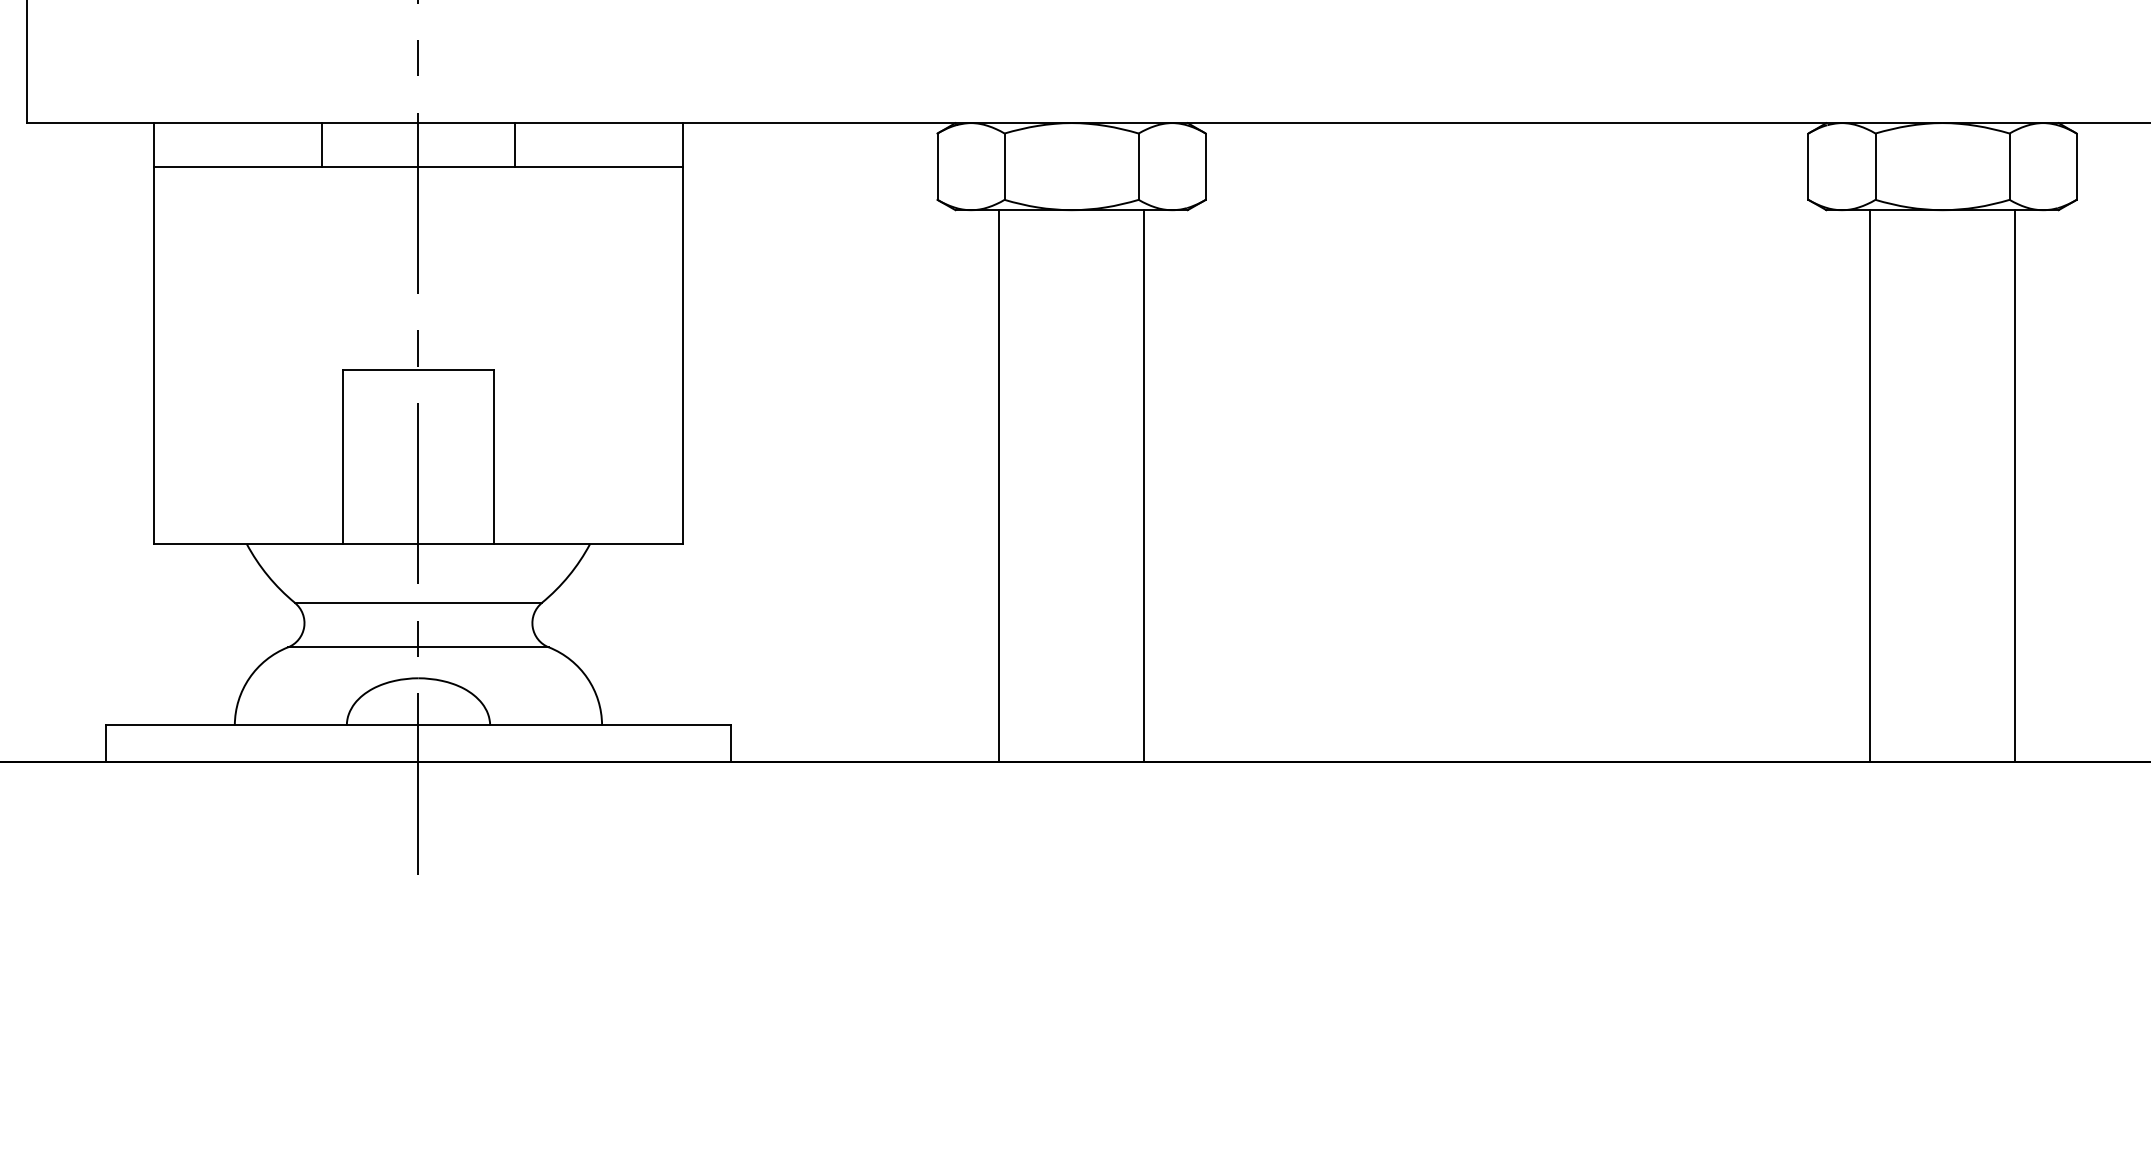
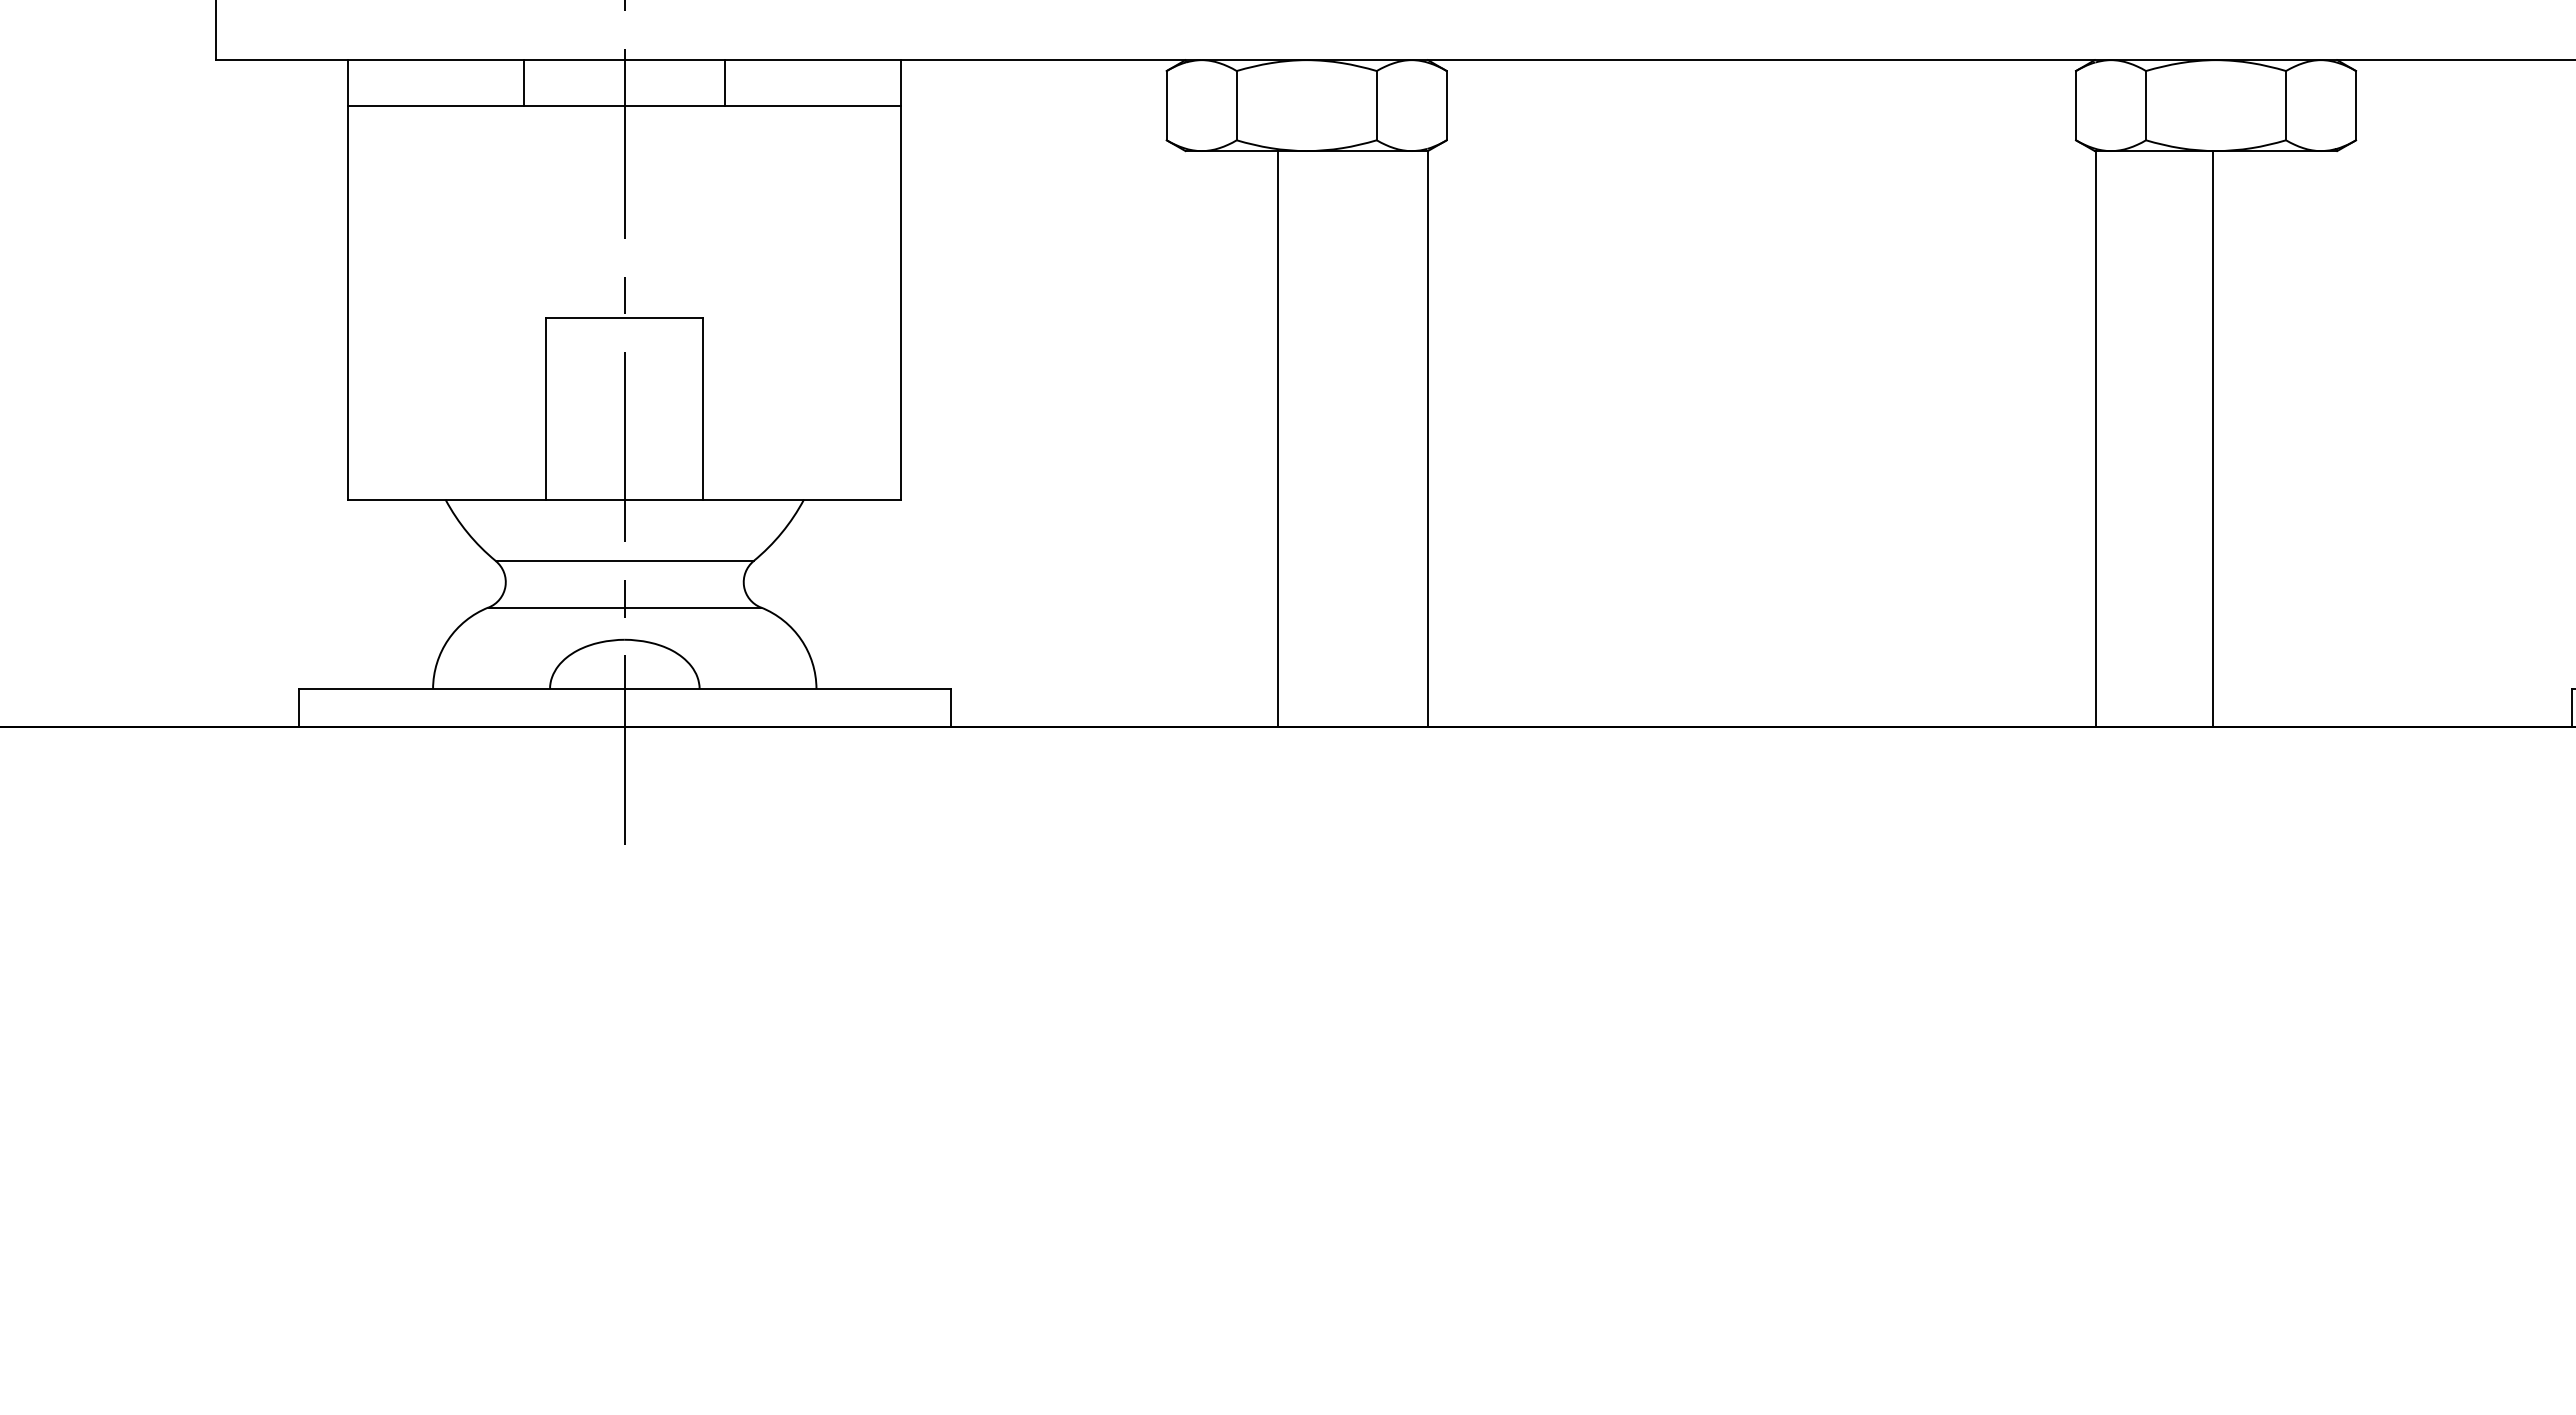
line: (998, 485) -> (1277, 438), moved
line: (1144, 485) -> (1427, 438), moved
line: (1870, 485) -> (2096, 438), moved
line: (2014, 485) -> (2212, 438), moved

